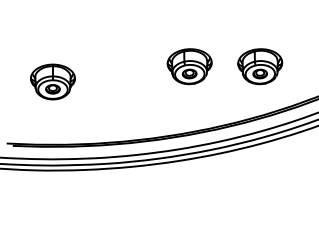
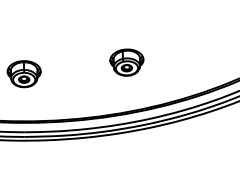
part: (259, 66) -> (179, 62), removed

